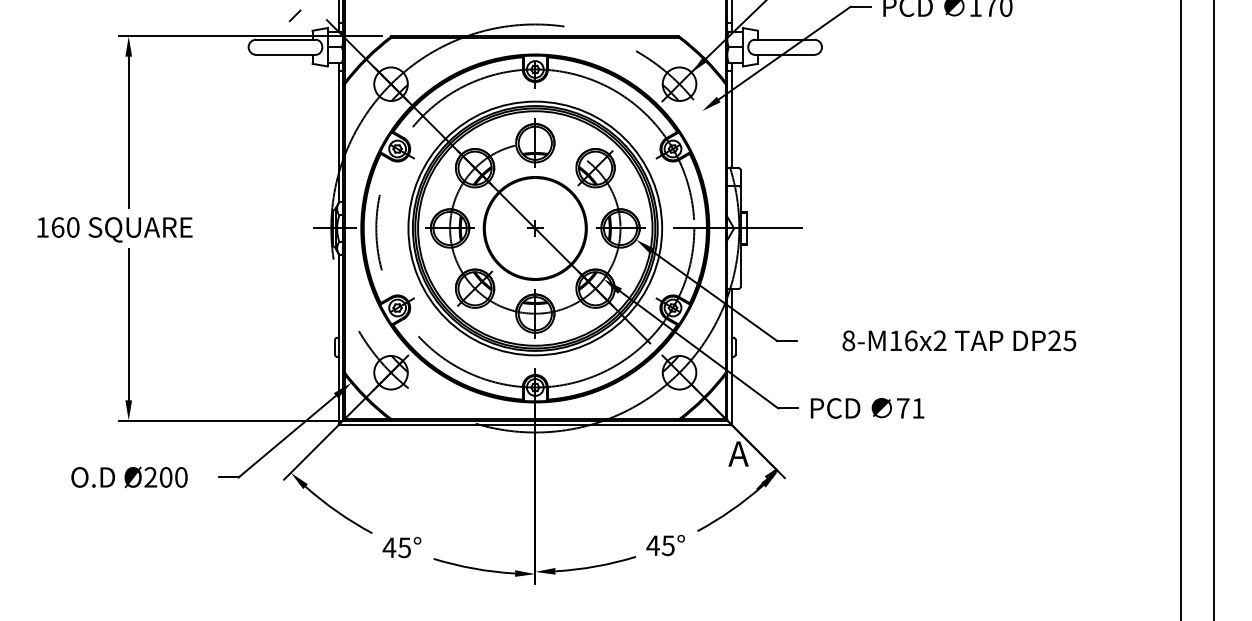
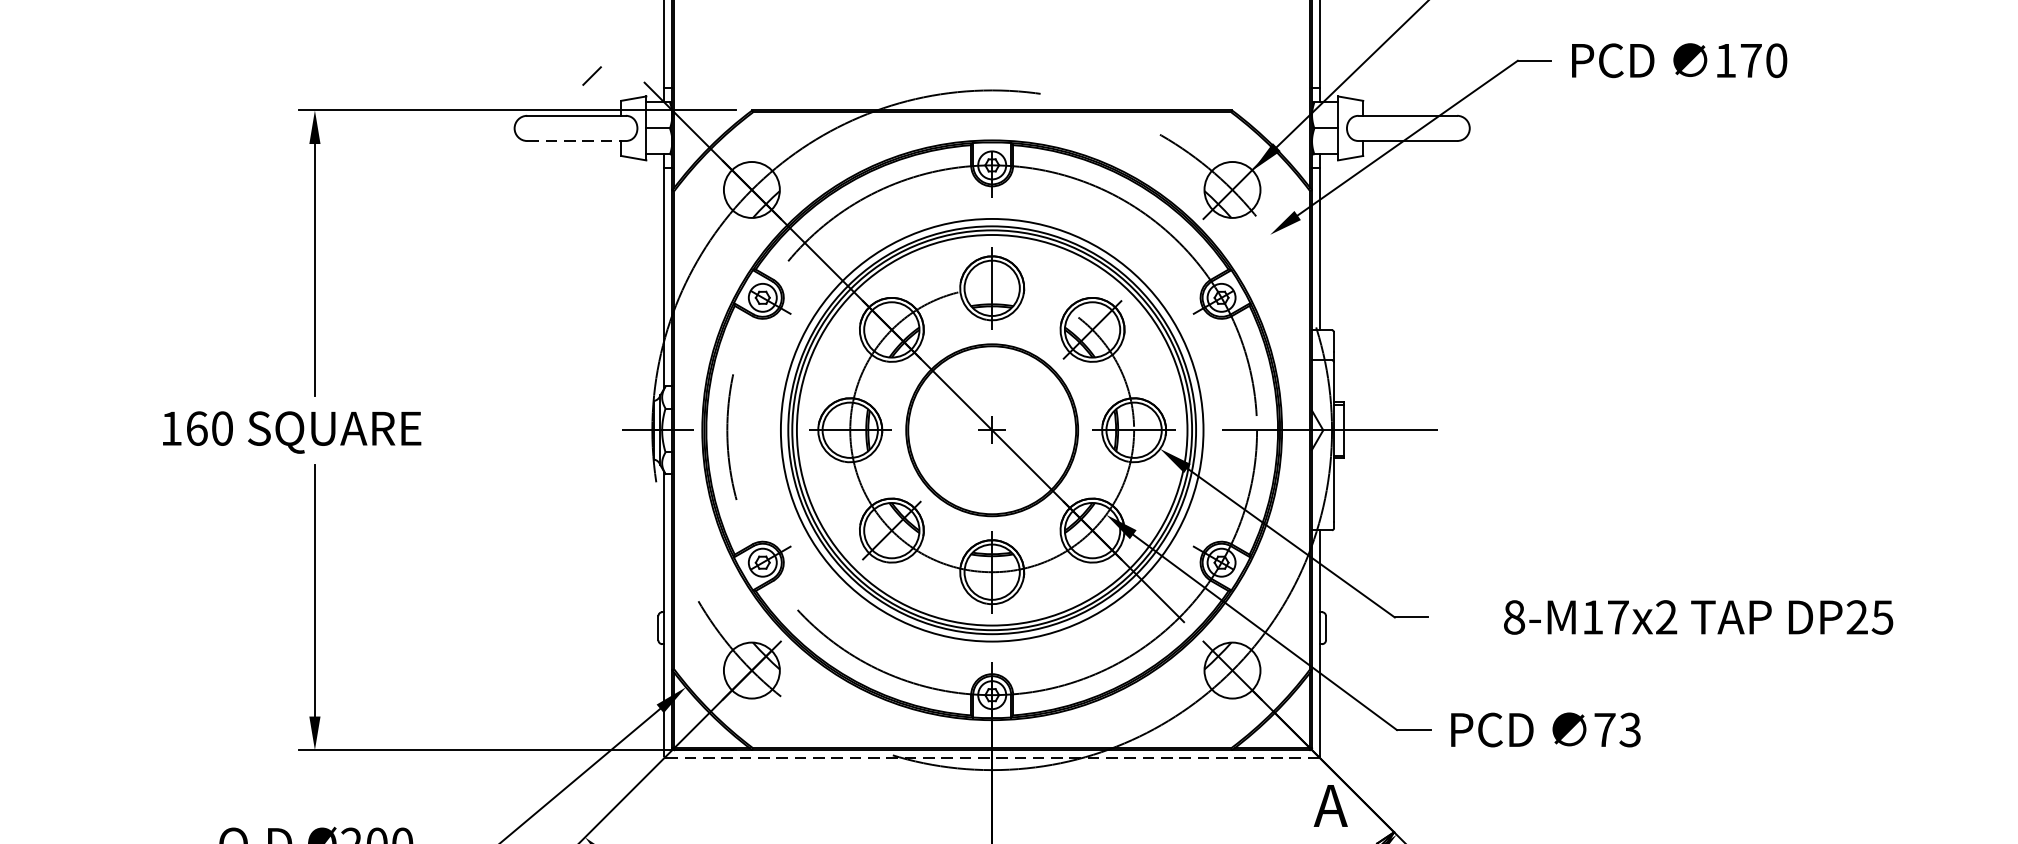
line: (285, 54) -> (576, 140), solid -> dashed
text: (911, 340) -> (1618, 616), 8-M16x2 -> 8-M17x2
text: (918, 408) -> (1630, 730), 71 -> 73
line: (535, 425) -> (992, 758), solid -> dashed

